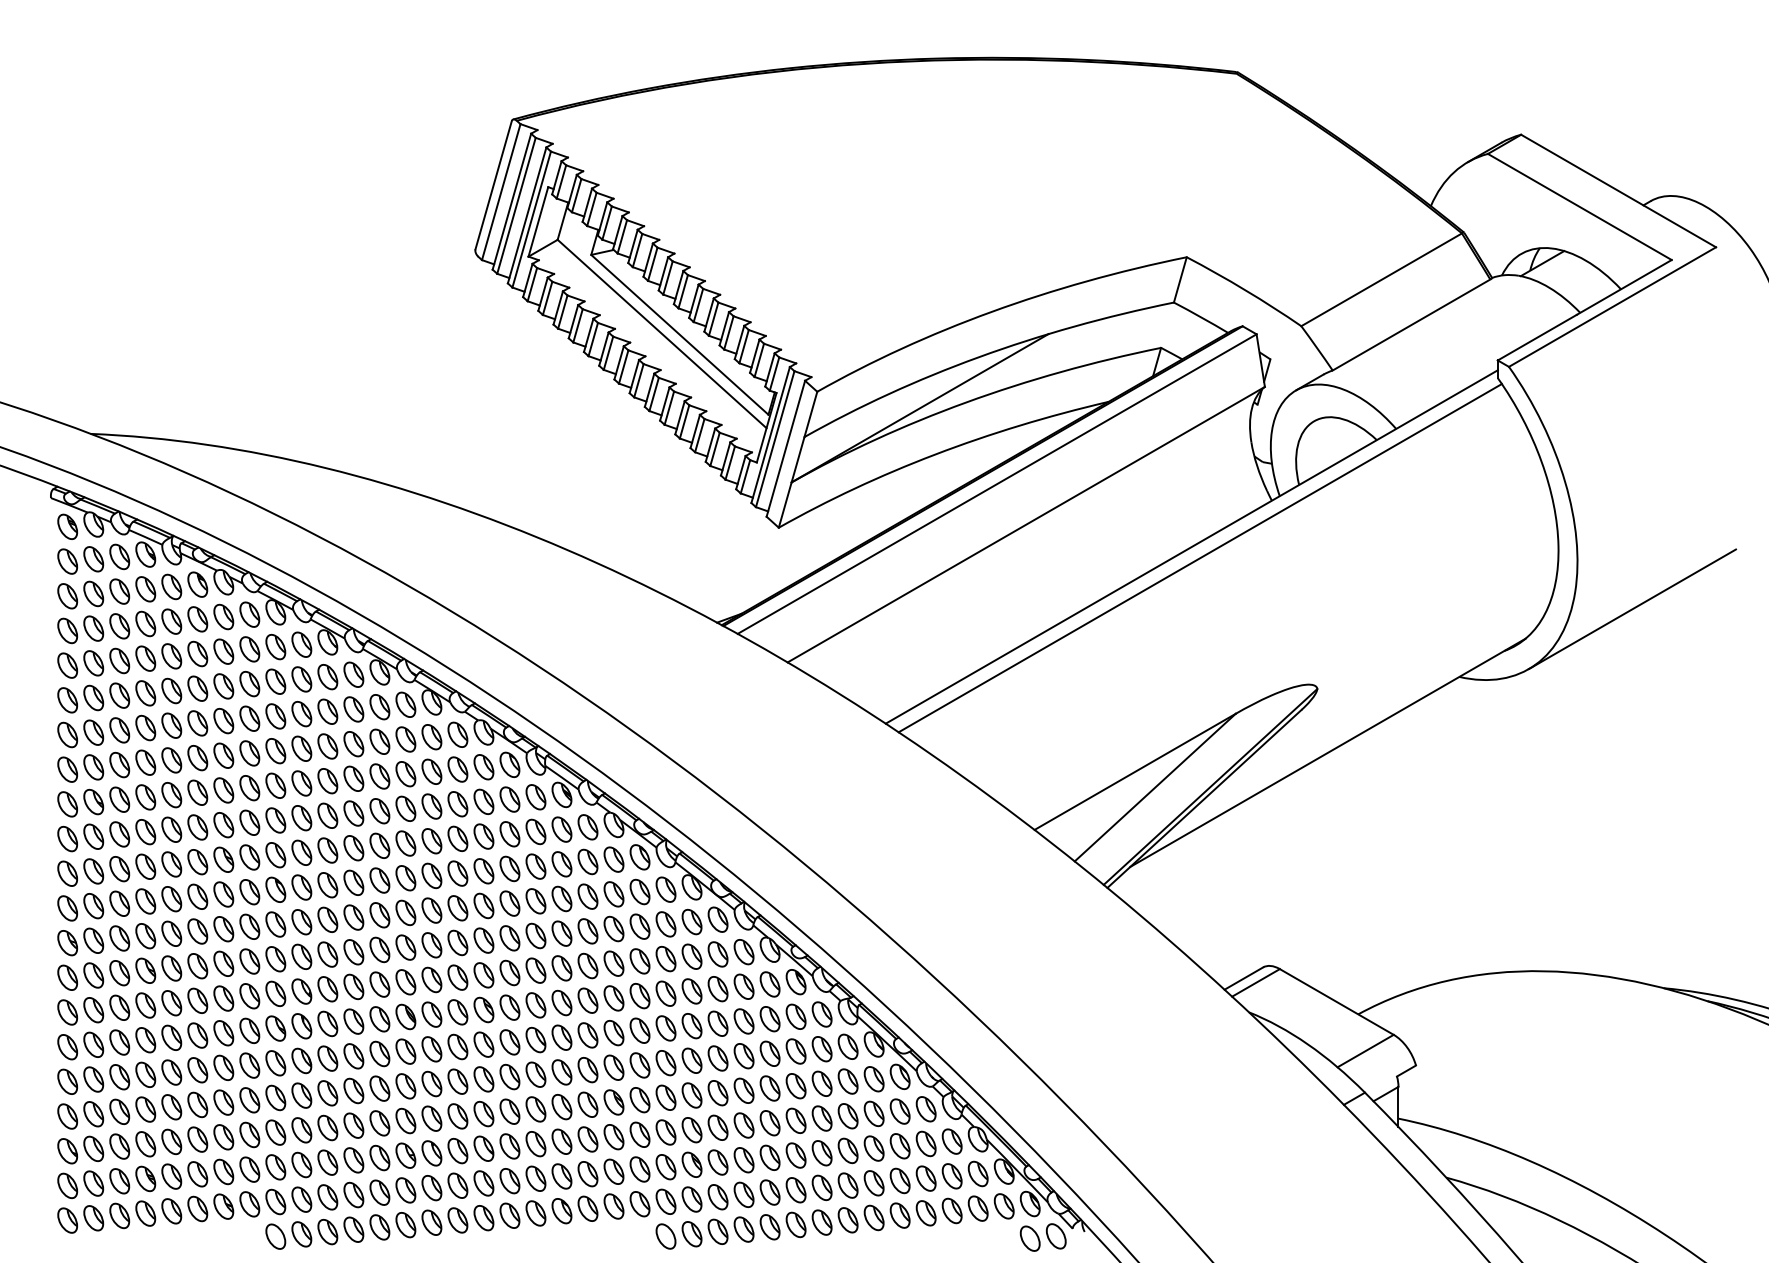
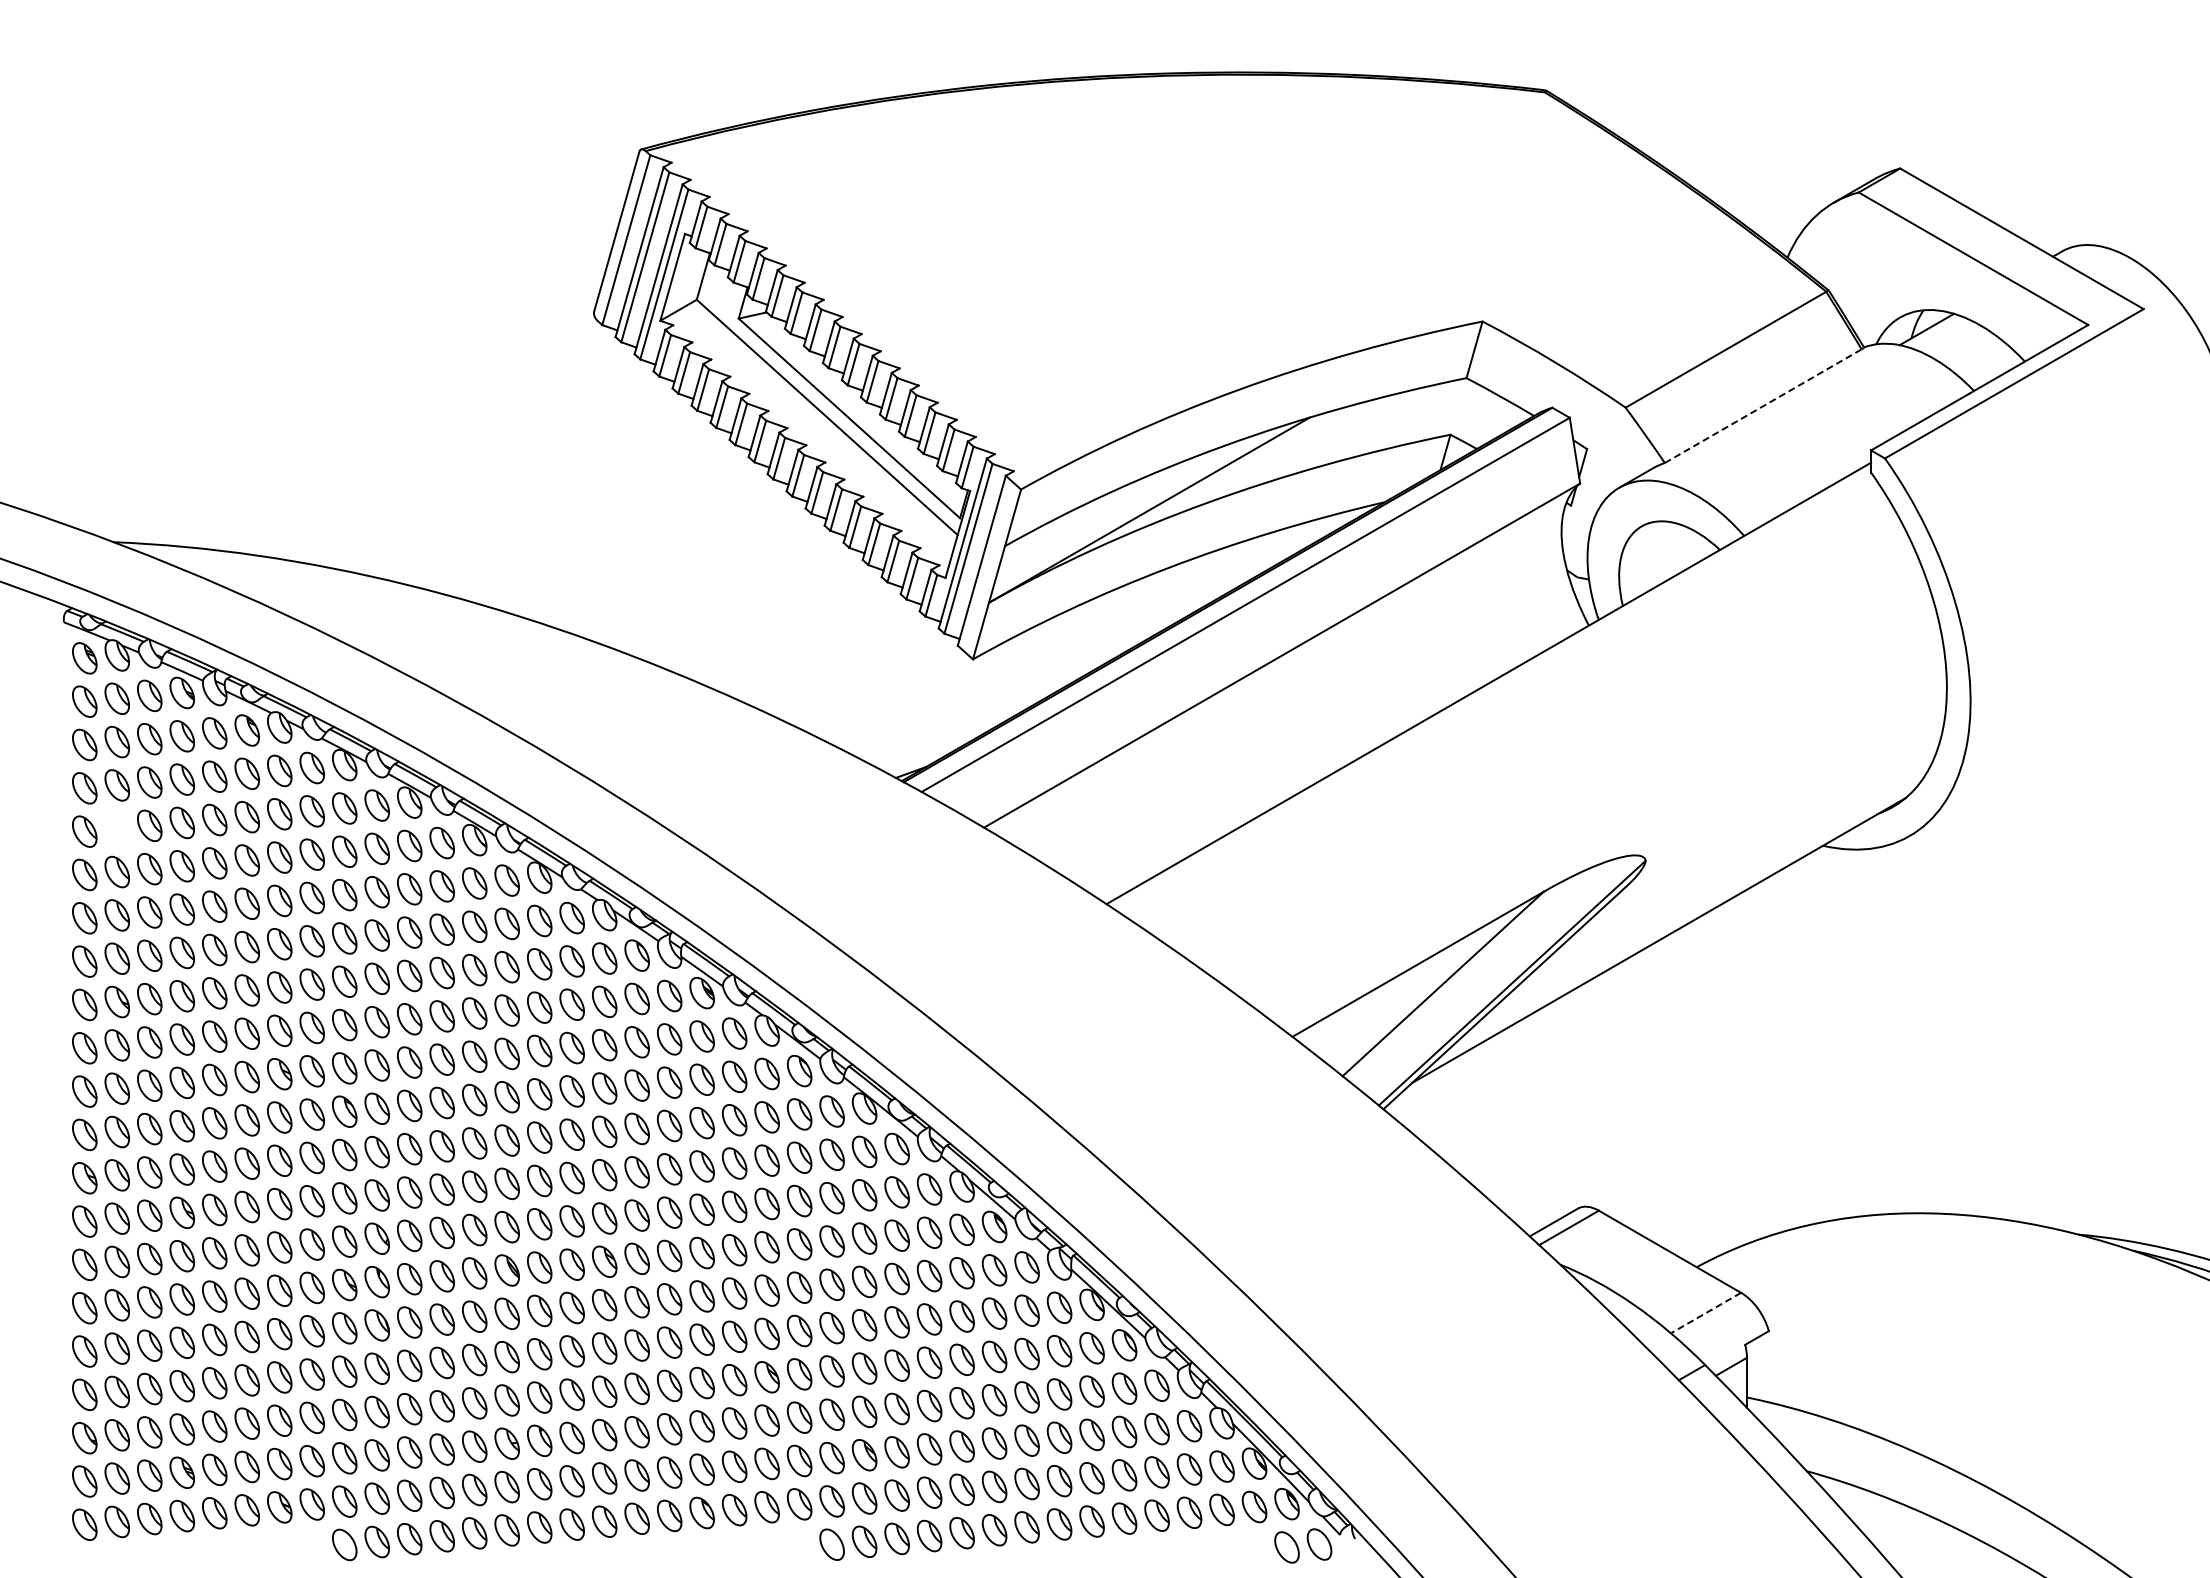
line: (1411, 325) -> (1763, 406), solid -> dashed
line: (1200, 557) -> (1499, 696), removed
line: (1631, 608) -> (2038, 760), removed
part: (93, 663) -> (116, 828), removed
line: (1365, 1051) -> (1705, 1313), solid -> dashed

